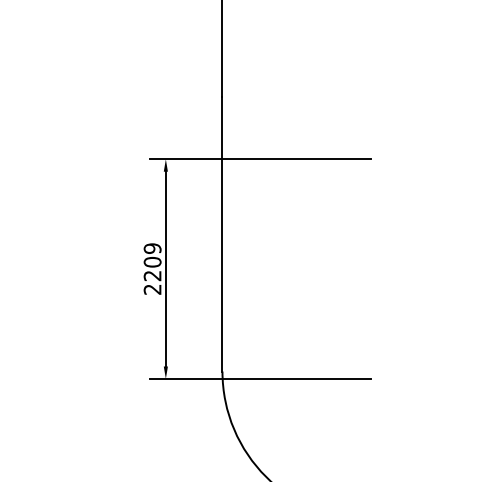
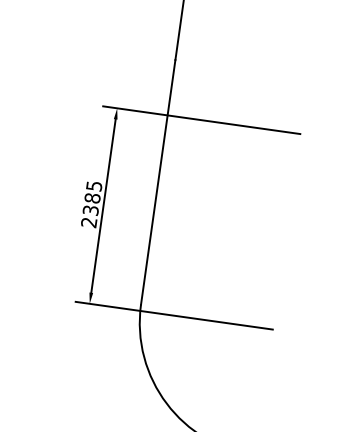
text: (152, 261) -> (92, 197), 2209 -> 2385

